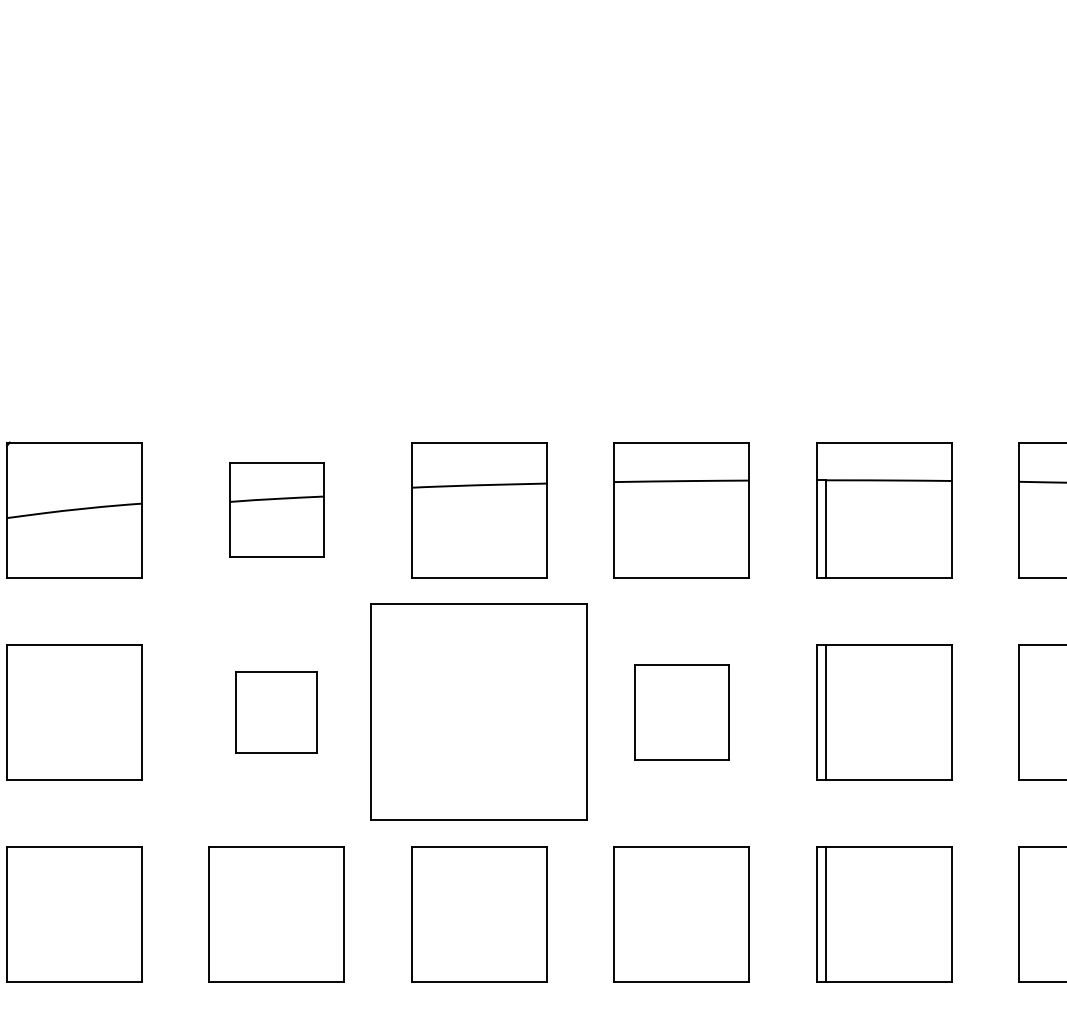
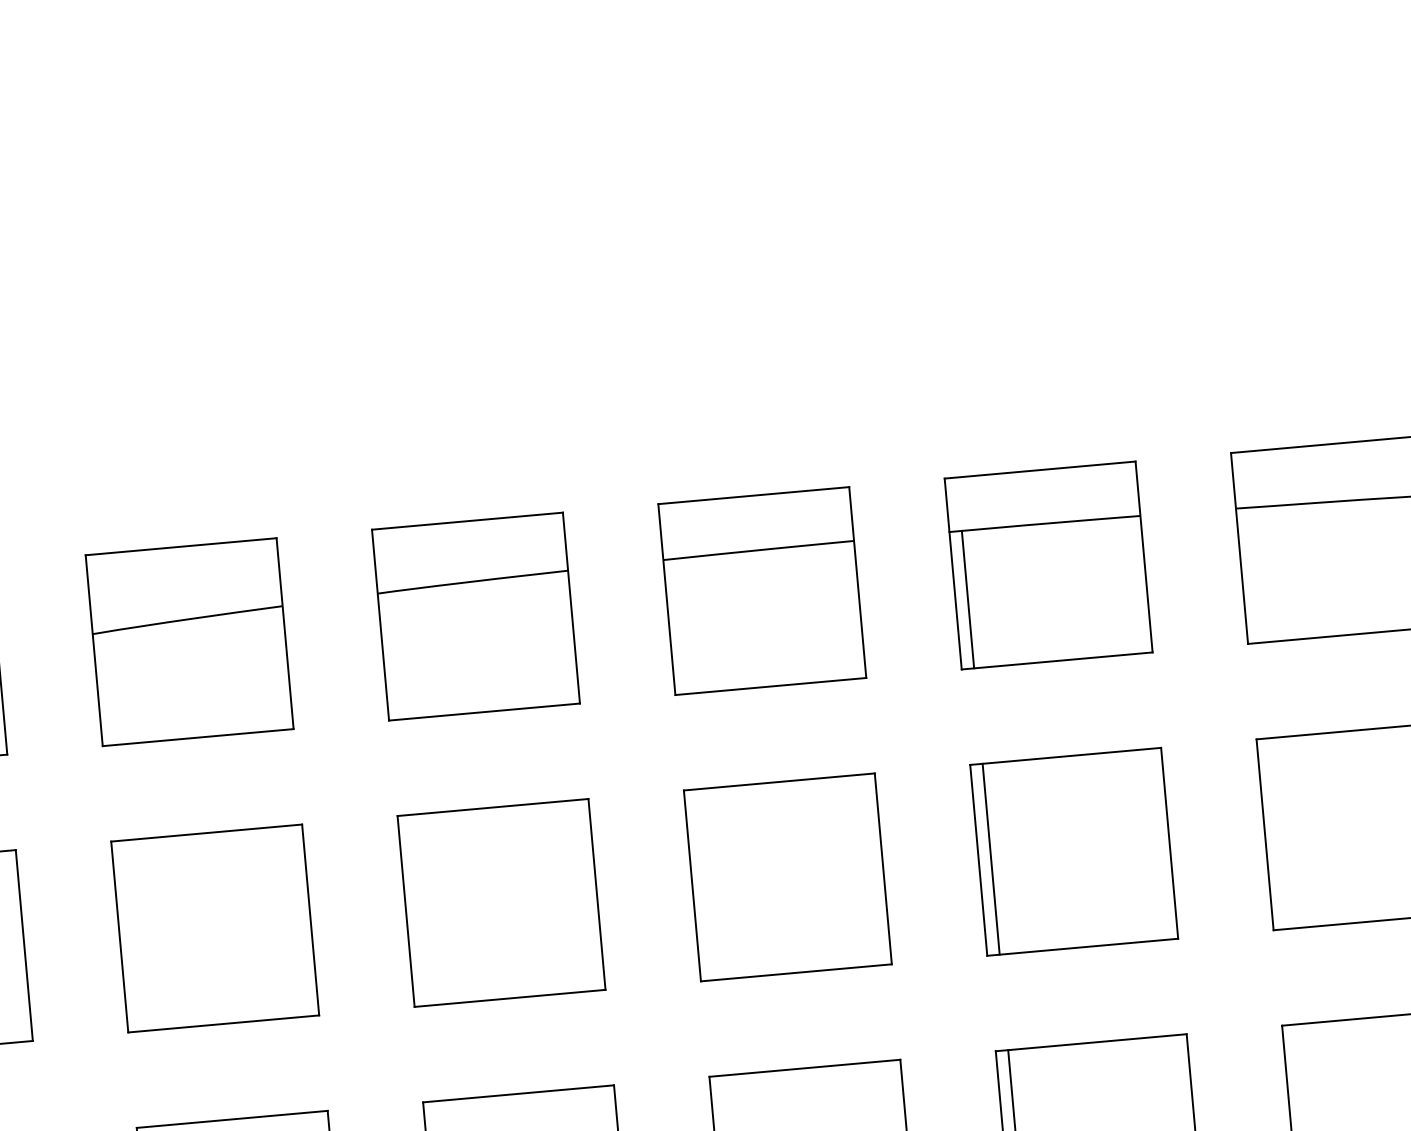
part: (276, 510) -> (189, 642), size x1.43
part: (276, 712) -> (214, 928), size x1.67
part: (479, 712) -> (501, 902), size x0.62
part: (681, 712) -> (787, 877), size x1.43

